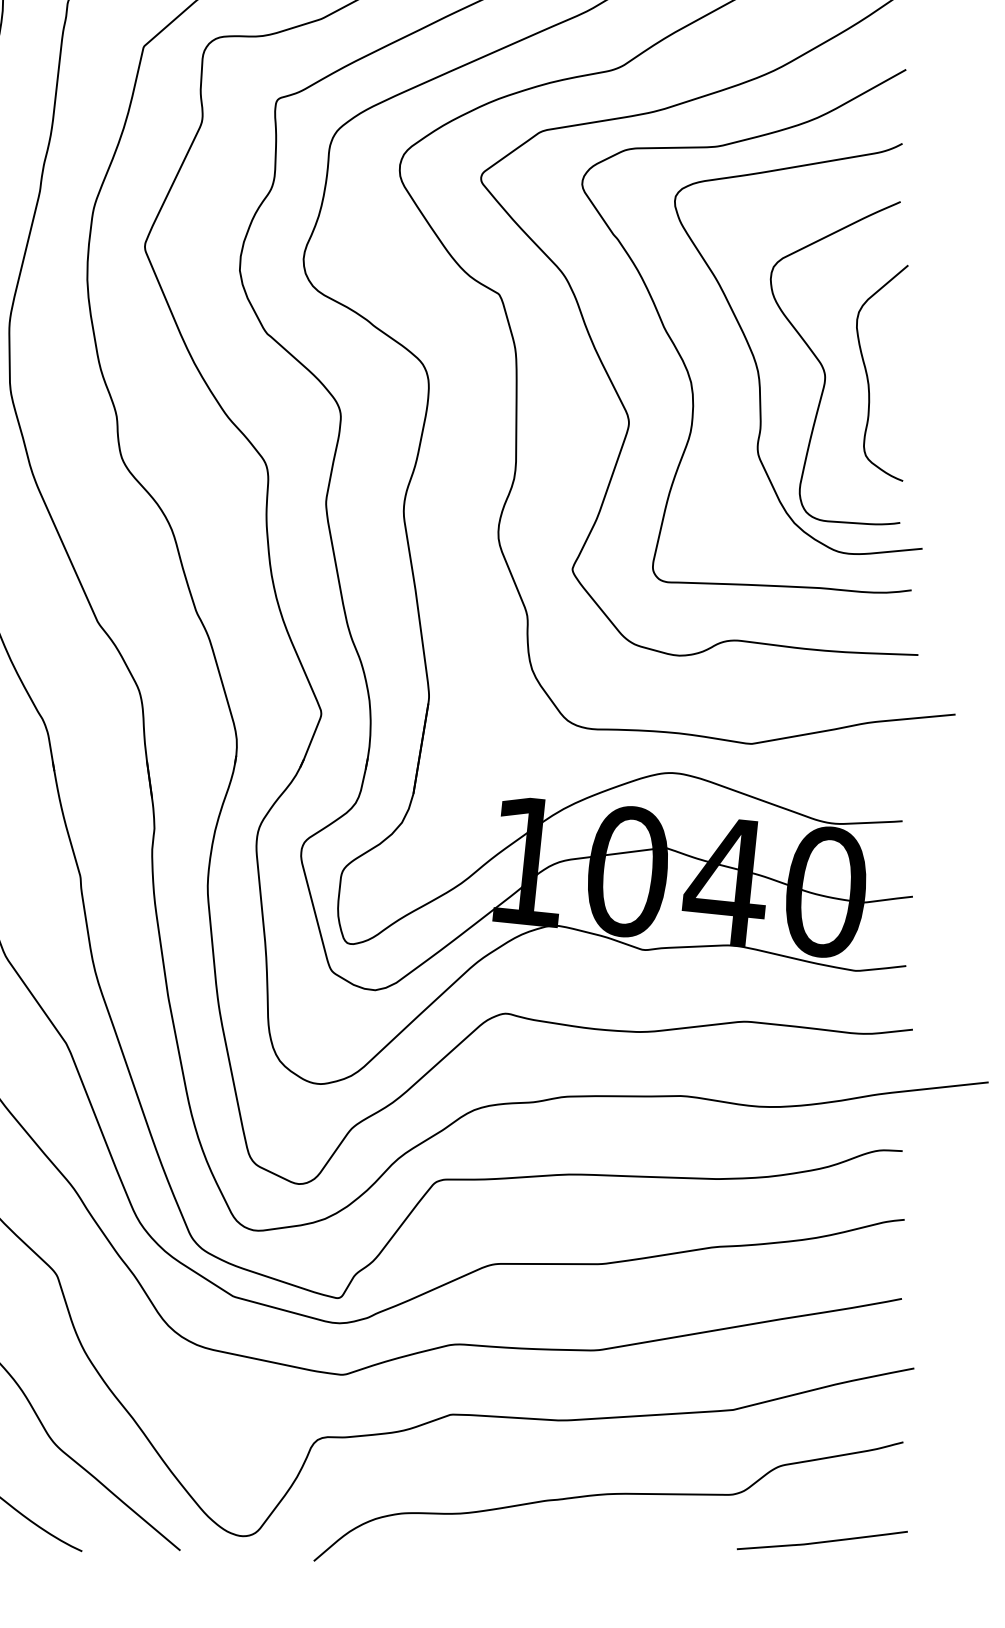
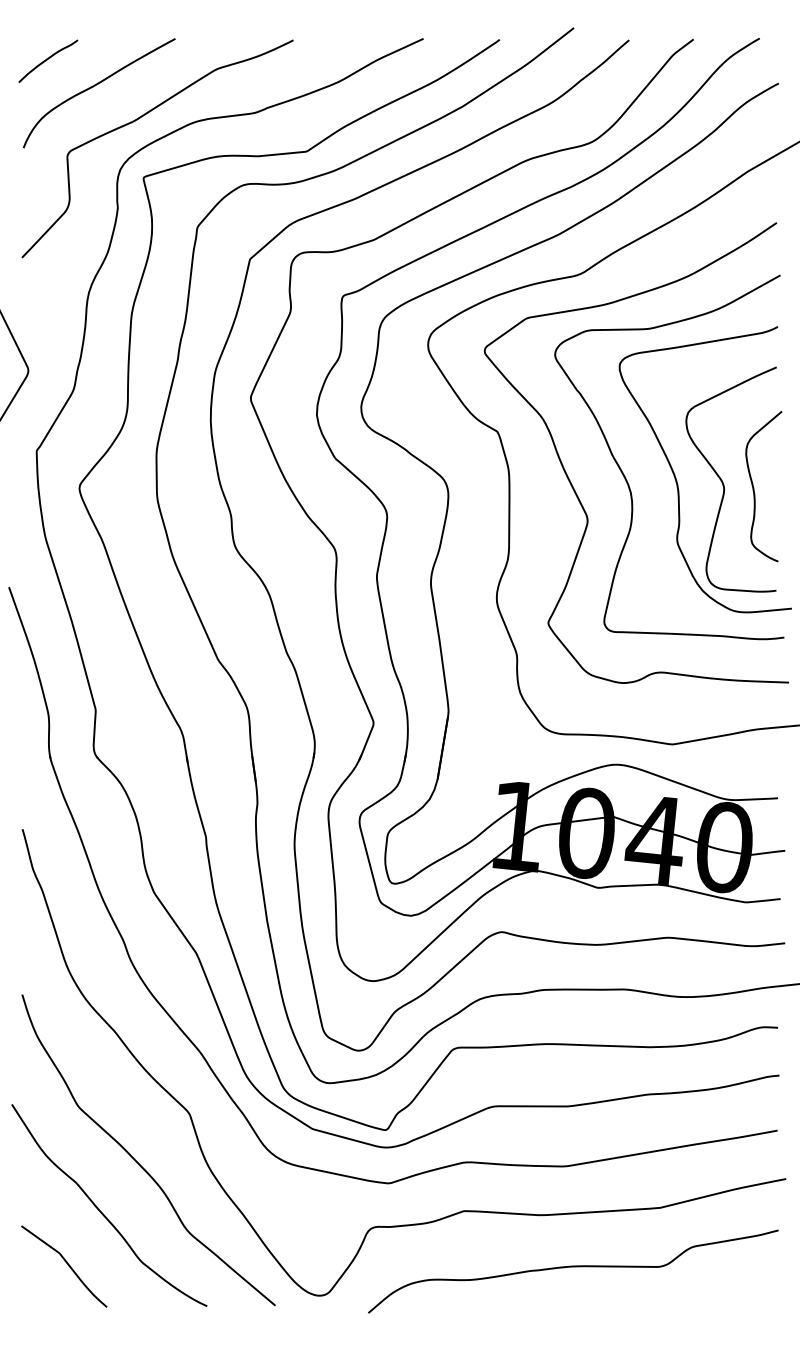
curve: (821, 1541) -> (721, 1299), removed

